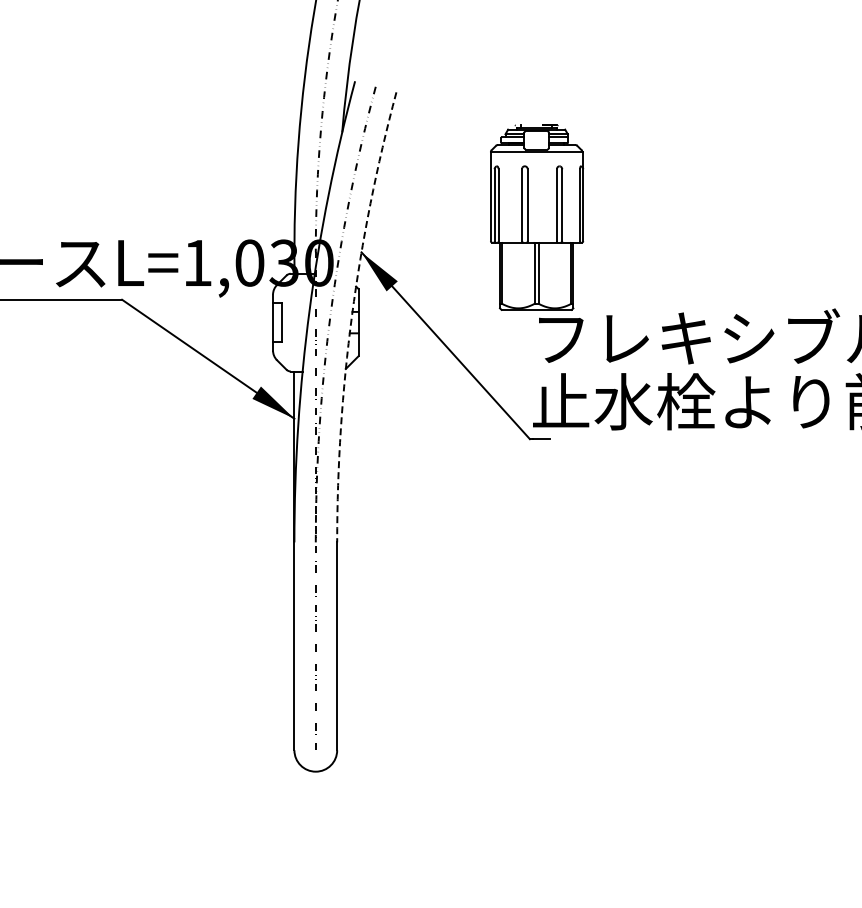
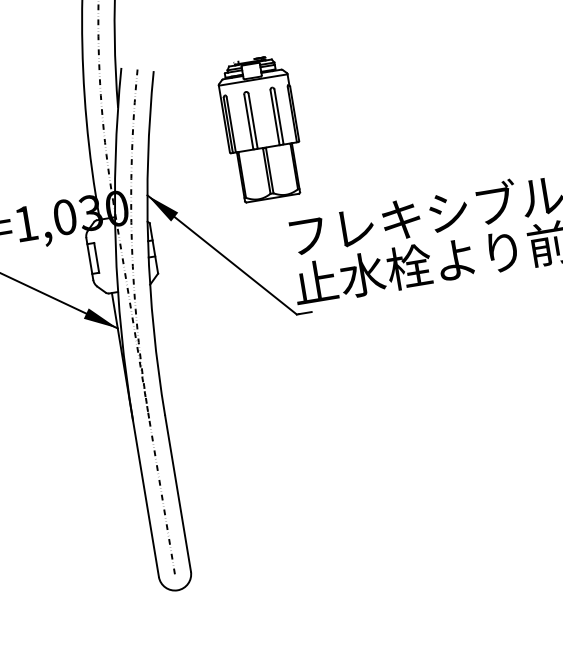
part: (537, 217) -> (261, 128), moved
arc: (352, 315) -> (148, 243), dashed -> solid

